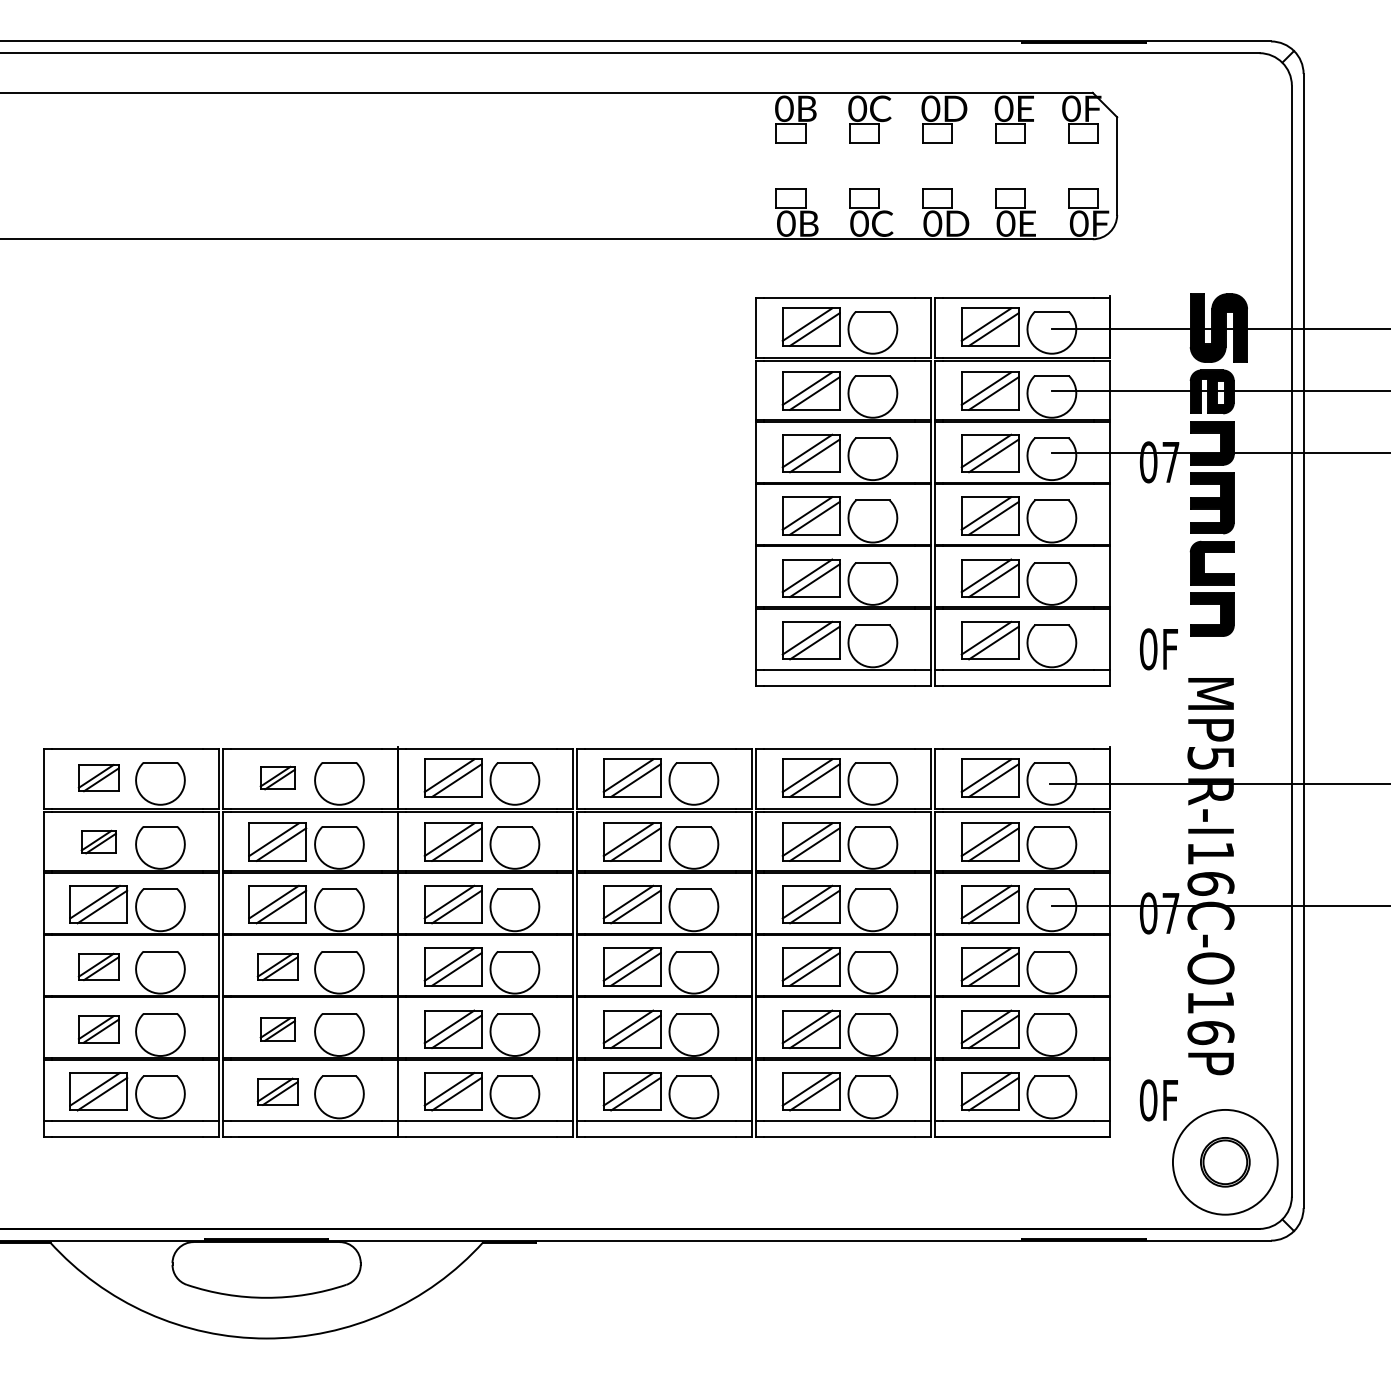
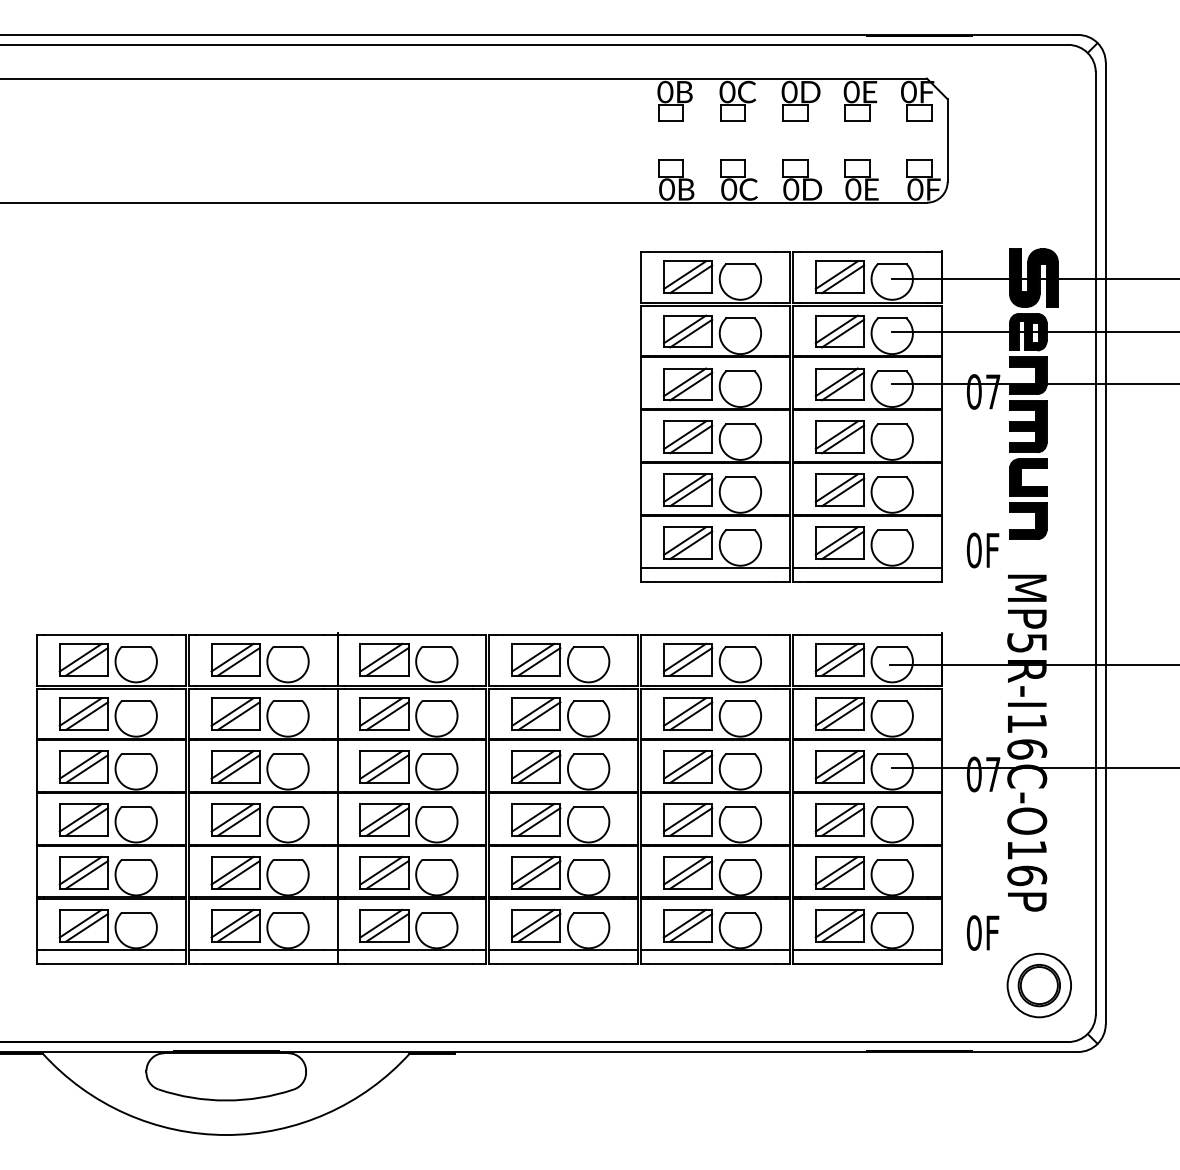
part: (98, 777) -> (83, 659), size x1.43
part: (277, 777) -> (235, 659), size x1.67
part: (98, 841) -> (83, 713), size x1.67
part: (98, 966) -> (83, 819), size x1.43
part: (277, 966) -> (235, 819), size x1.43
part: (98, 1029) -> (83, 872), size x1.43
part: (277, 1029) -> (235, 872), size x1.67
part: (277, 1091) -> (235, 925), size x1.43
circle: (1224, 1161) -> (1038, 984), size x0.71

